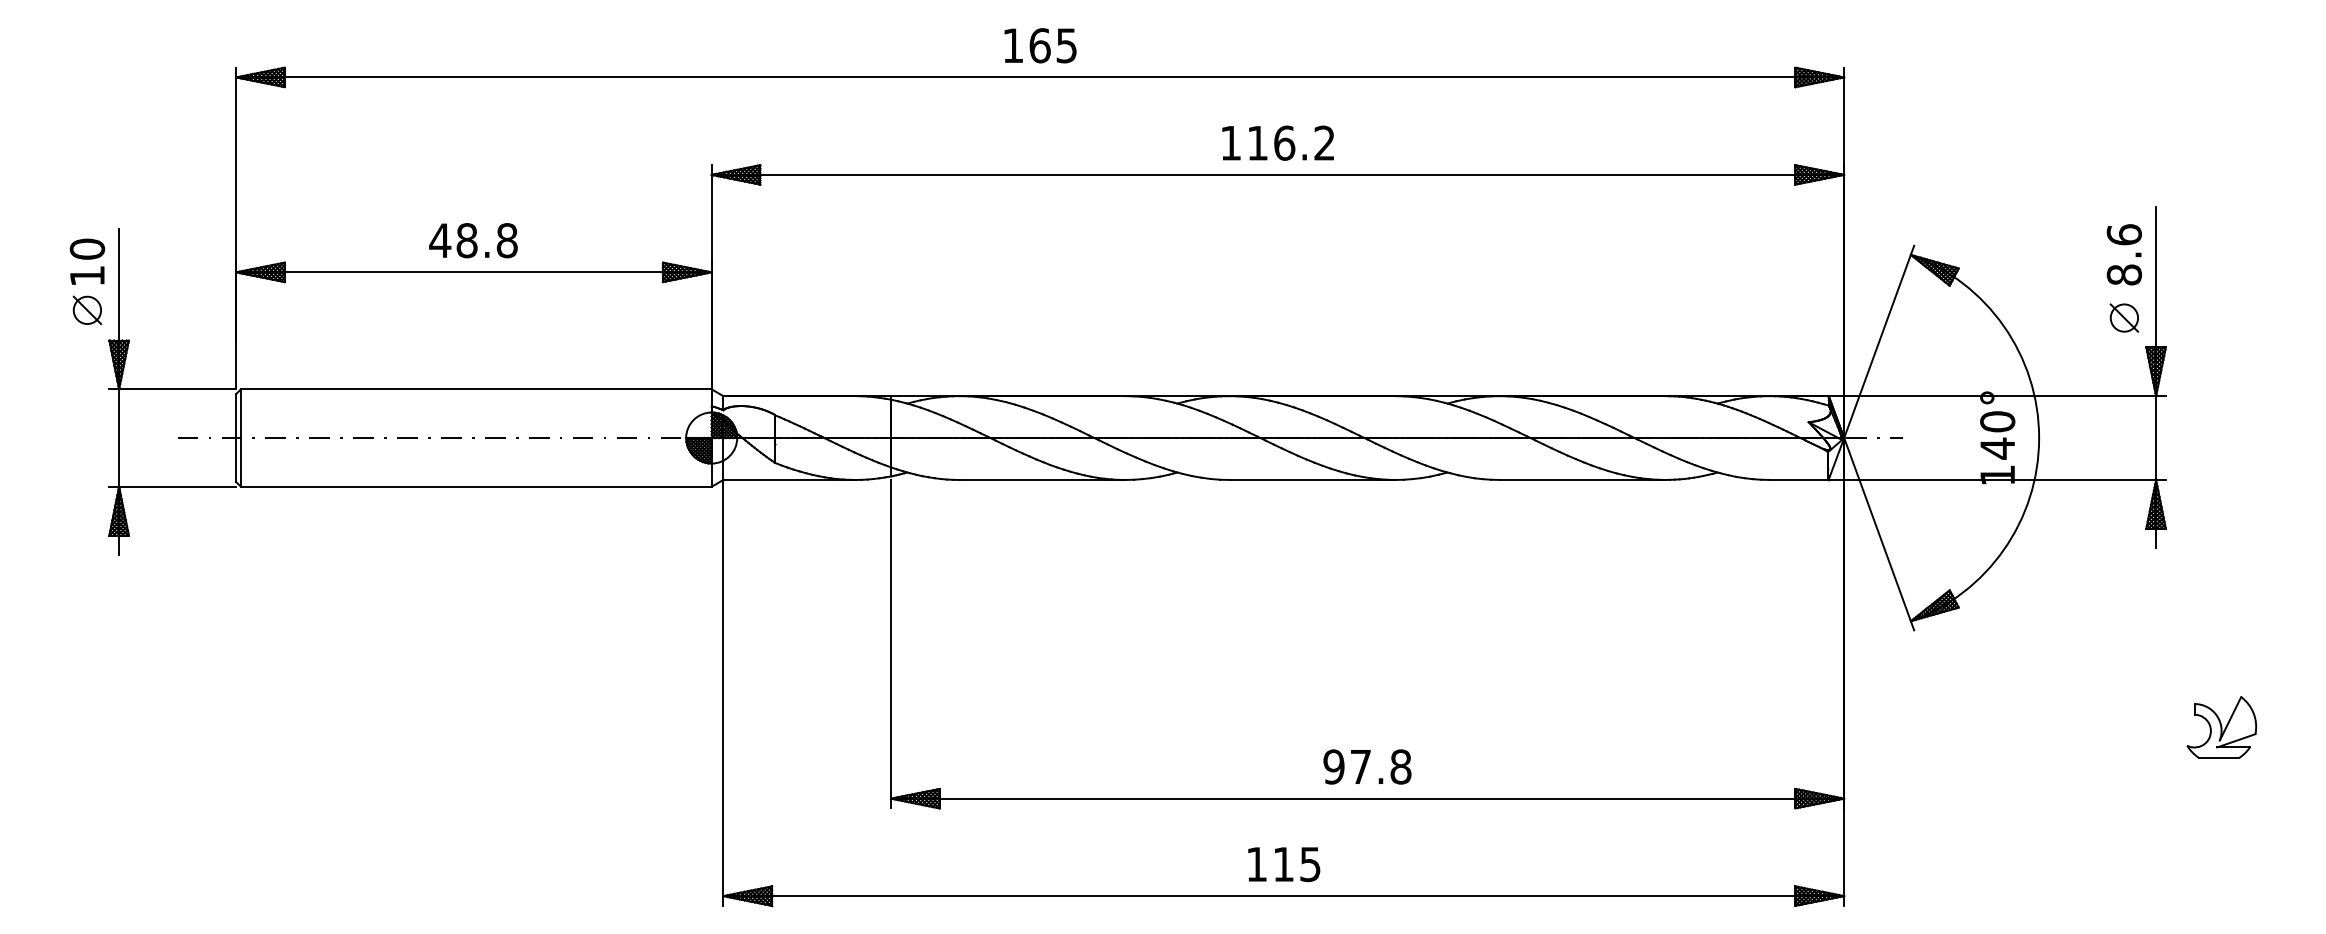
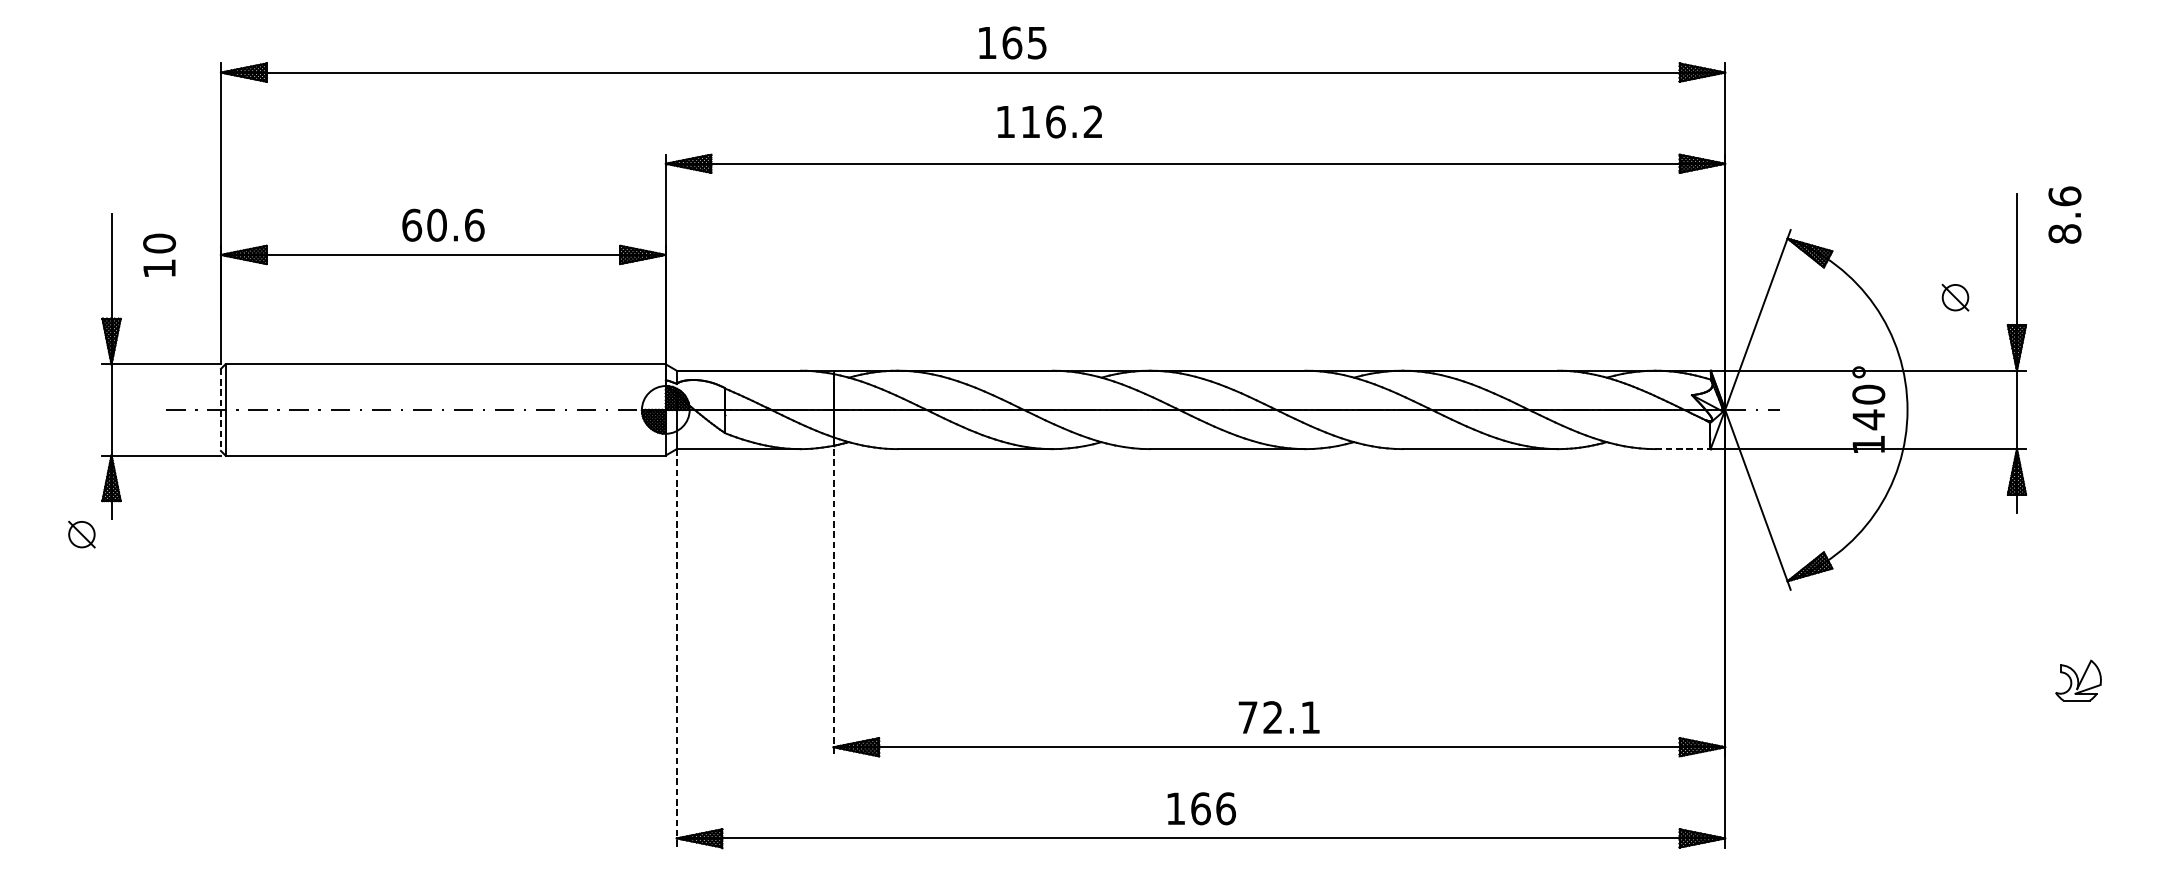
text: (1040, 45) -> (1012, 42), moved
text: (1277, 142) -> (1049, 121), moved
text: (473, 240) -> (443, 225), 48.8 -> 60.6
text: (2124, 254) -> (2065, 214), moved
text: (87, 261) -> (159, 255), moved
part: (86, 309) -> (81, 533), moved
part: (2124, 317) -> (1955, 297), moved
line: (236, 438) -> (221, 410), solid -> dashed
line: (1799, 479) -> (1683, 448), solid -> dashed
line: (891, 644) -> (834, 603), solid -> dashed
line: (723, 692) -> (676, 647), solid -> dashed
part: (2221, 727) -> (2078, 680), size x0.7
text: (1367, 766) -> (1279, 717), 97.8 -> 72.1
text: (1297, 864) -> (1213, 808), 115 -> 166

